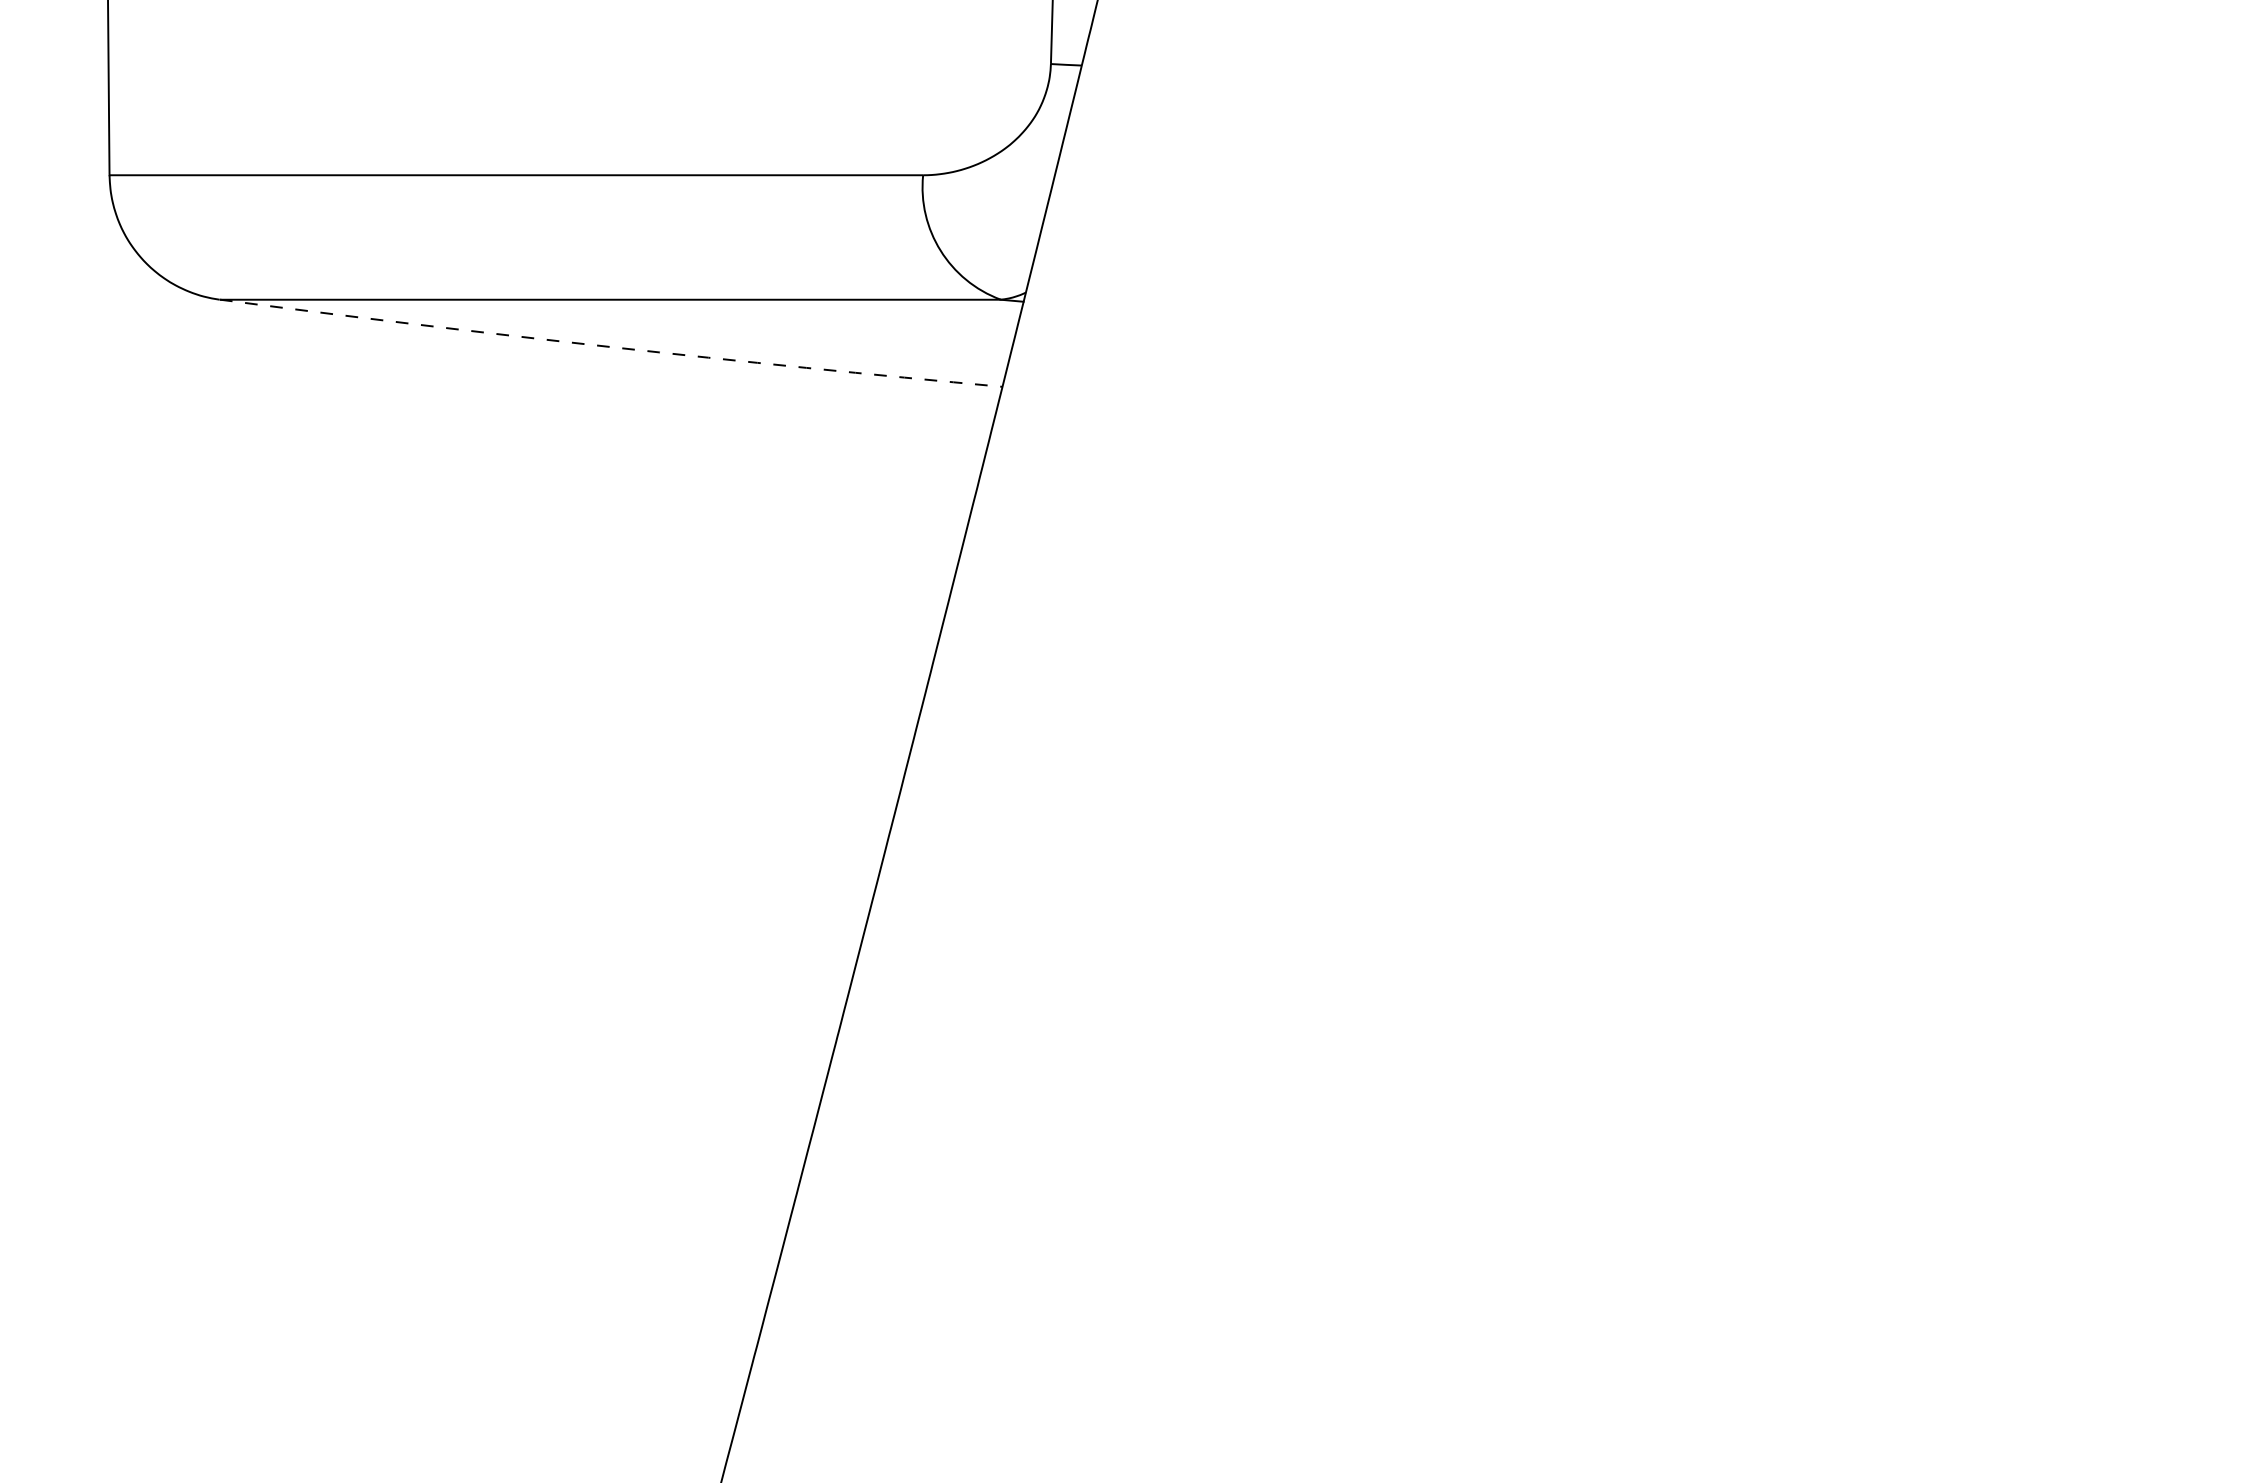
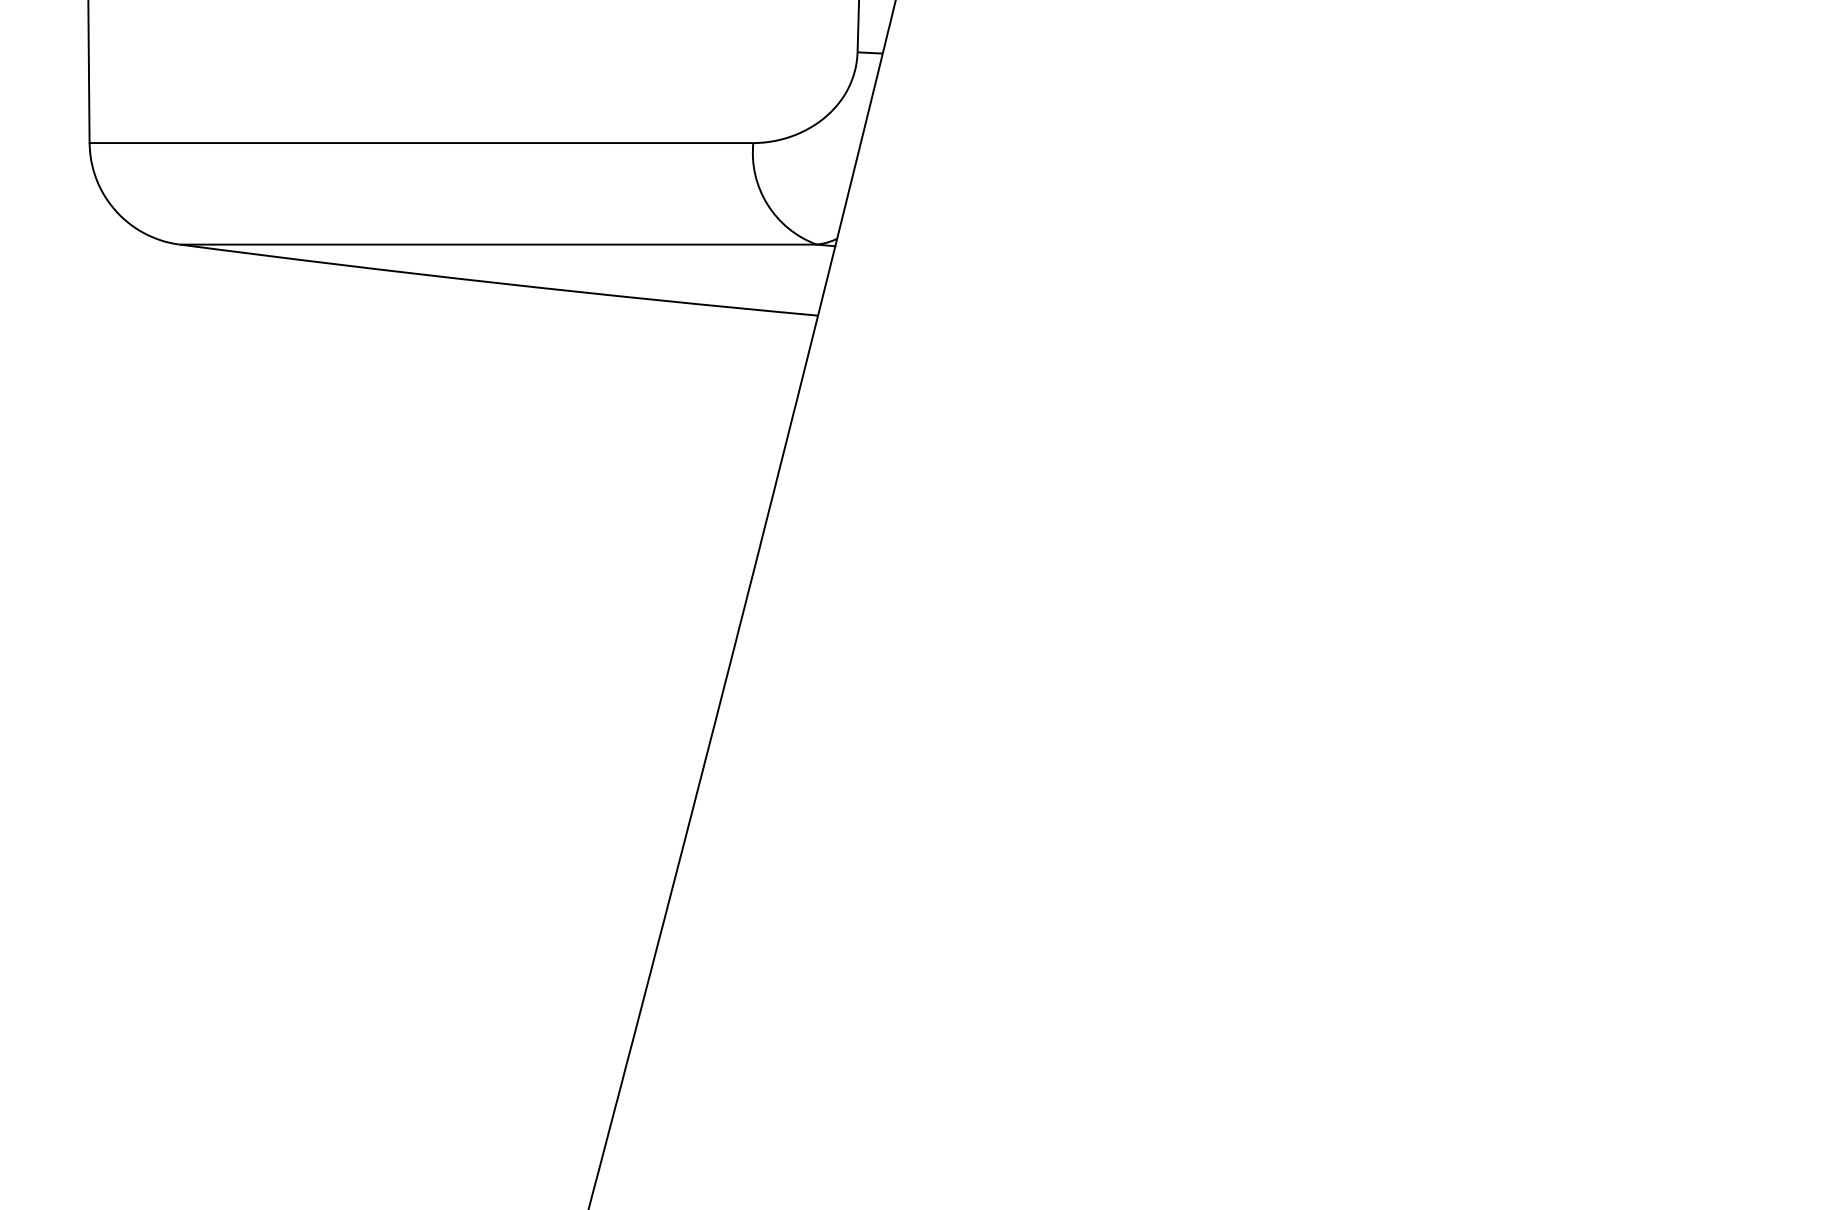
arc: (610, 347) -> (498, 283), dashed -> solid

